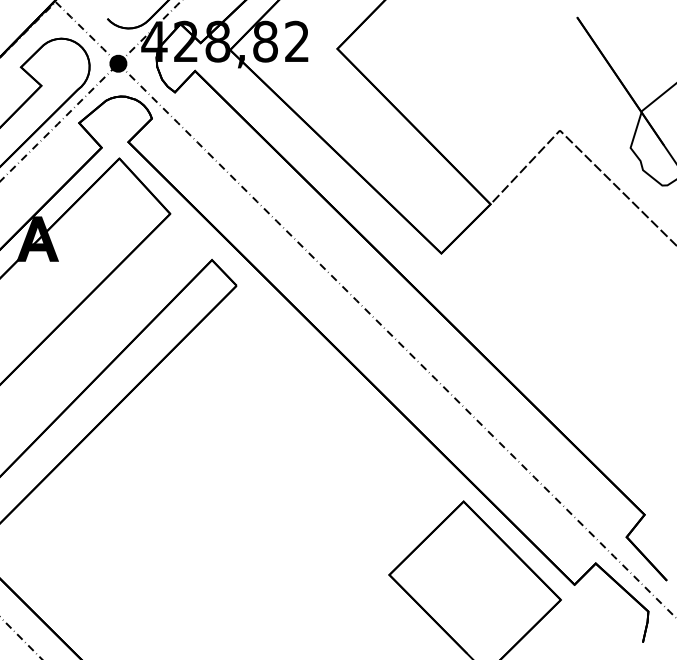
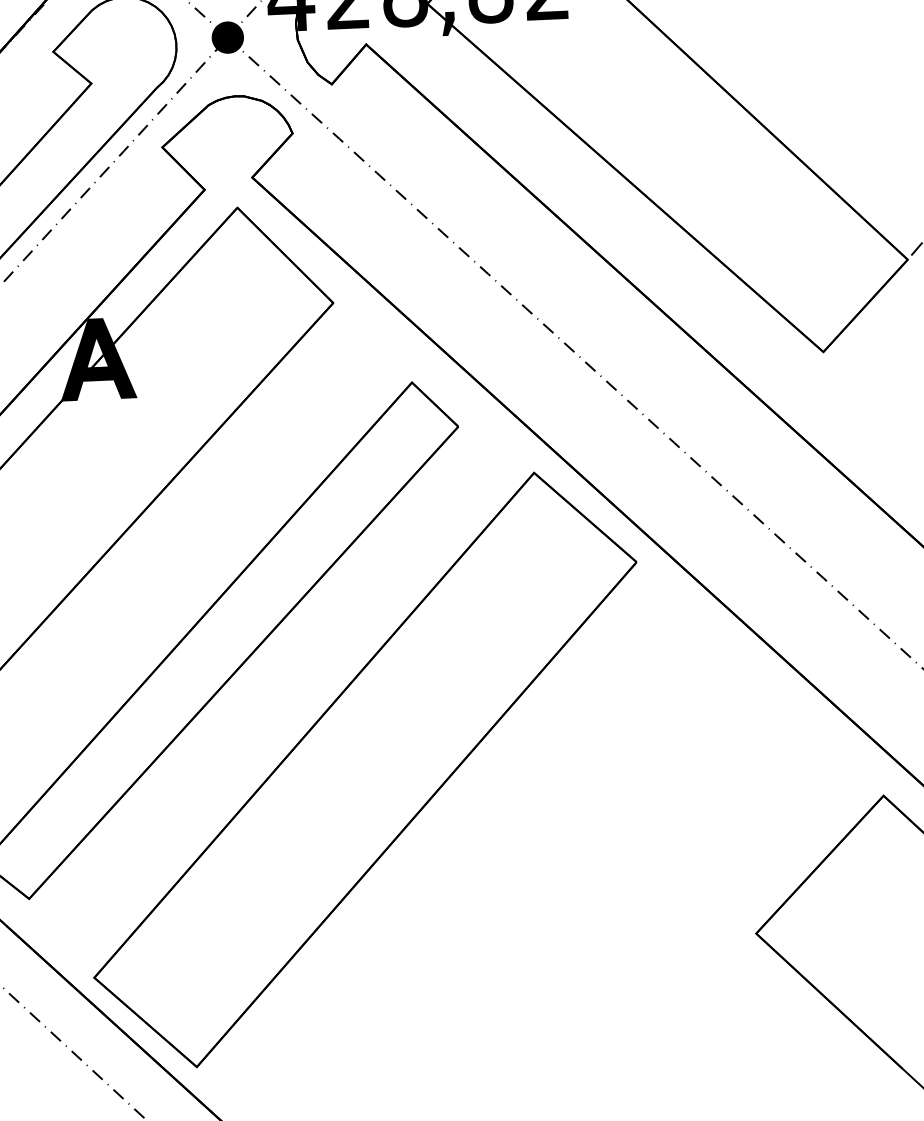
part: (175, 474) -> (363, 770), added

